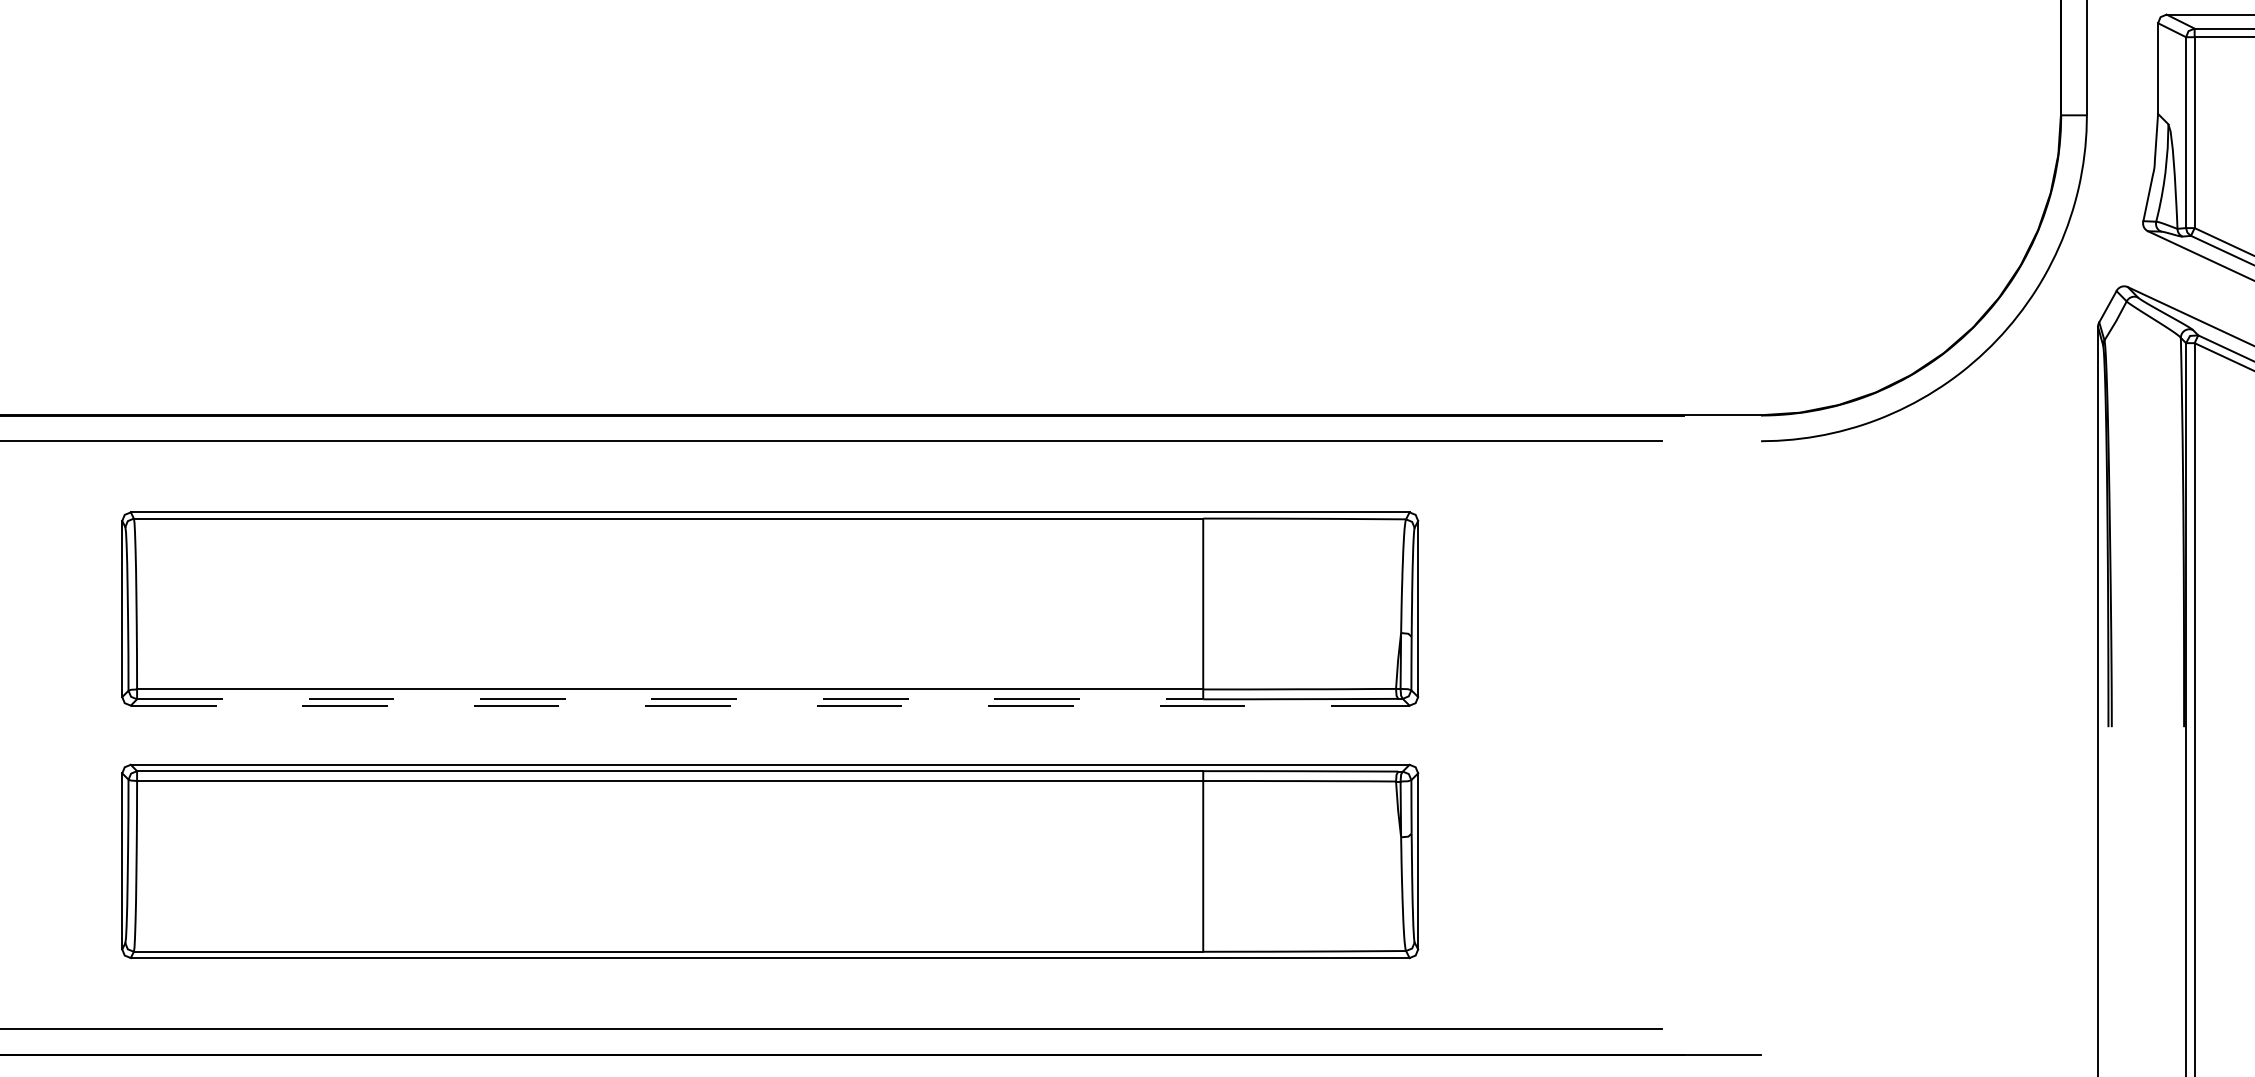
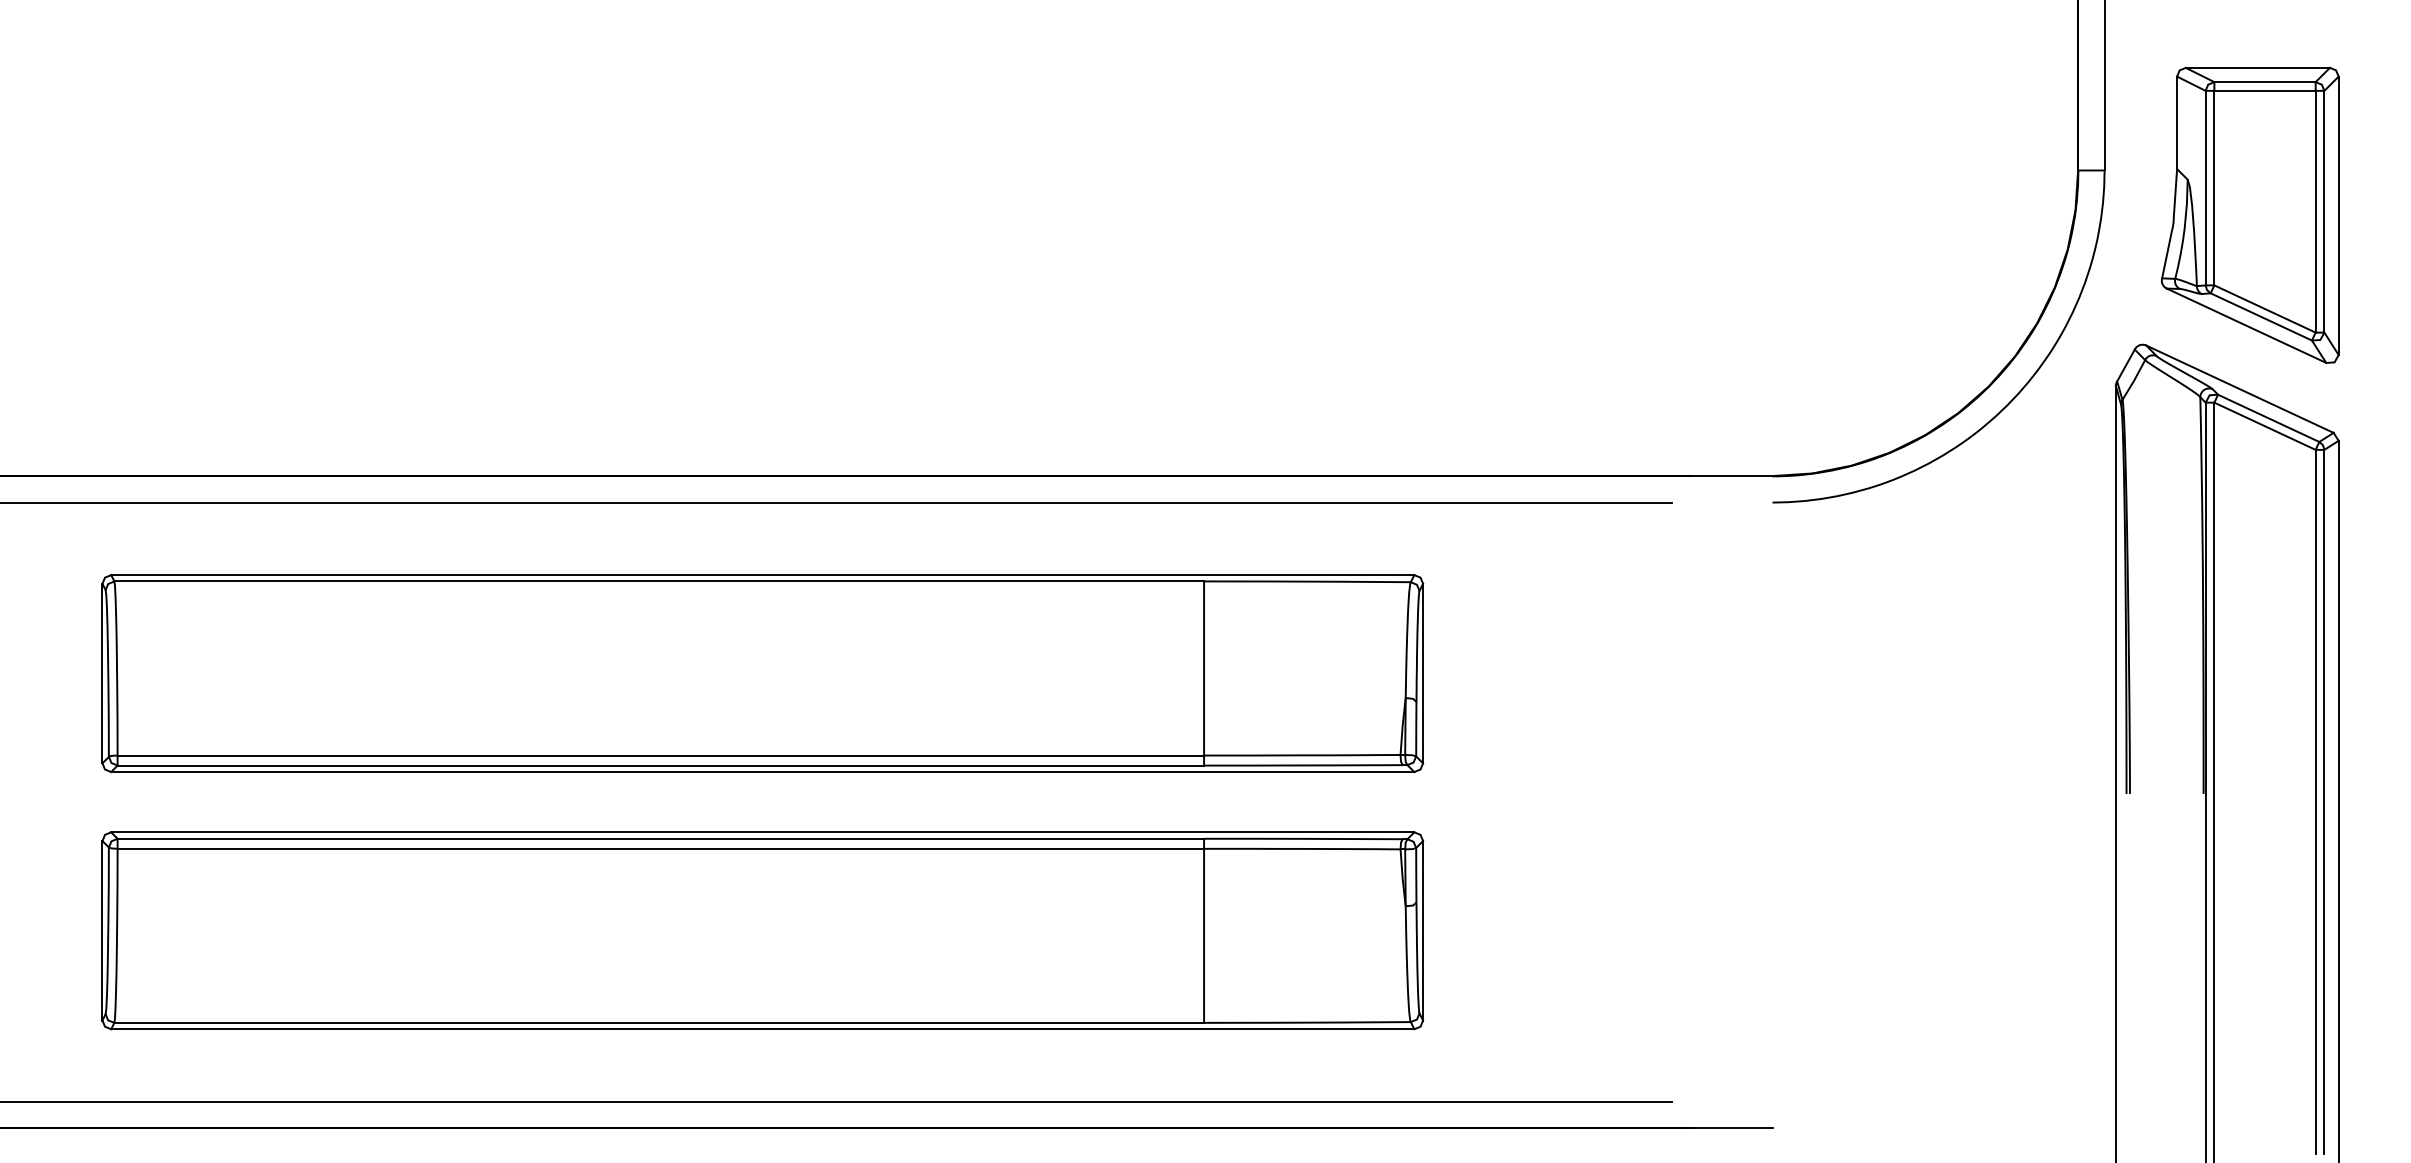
line: (670, 699) -> (661, 765), dashed -> solid
line: (769, 706) -> (762, 772), dashed -> solid

